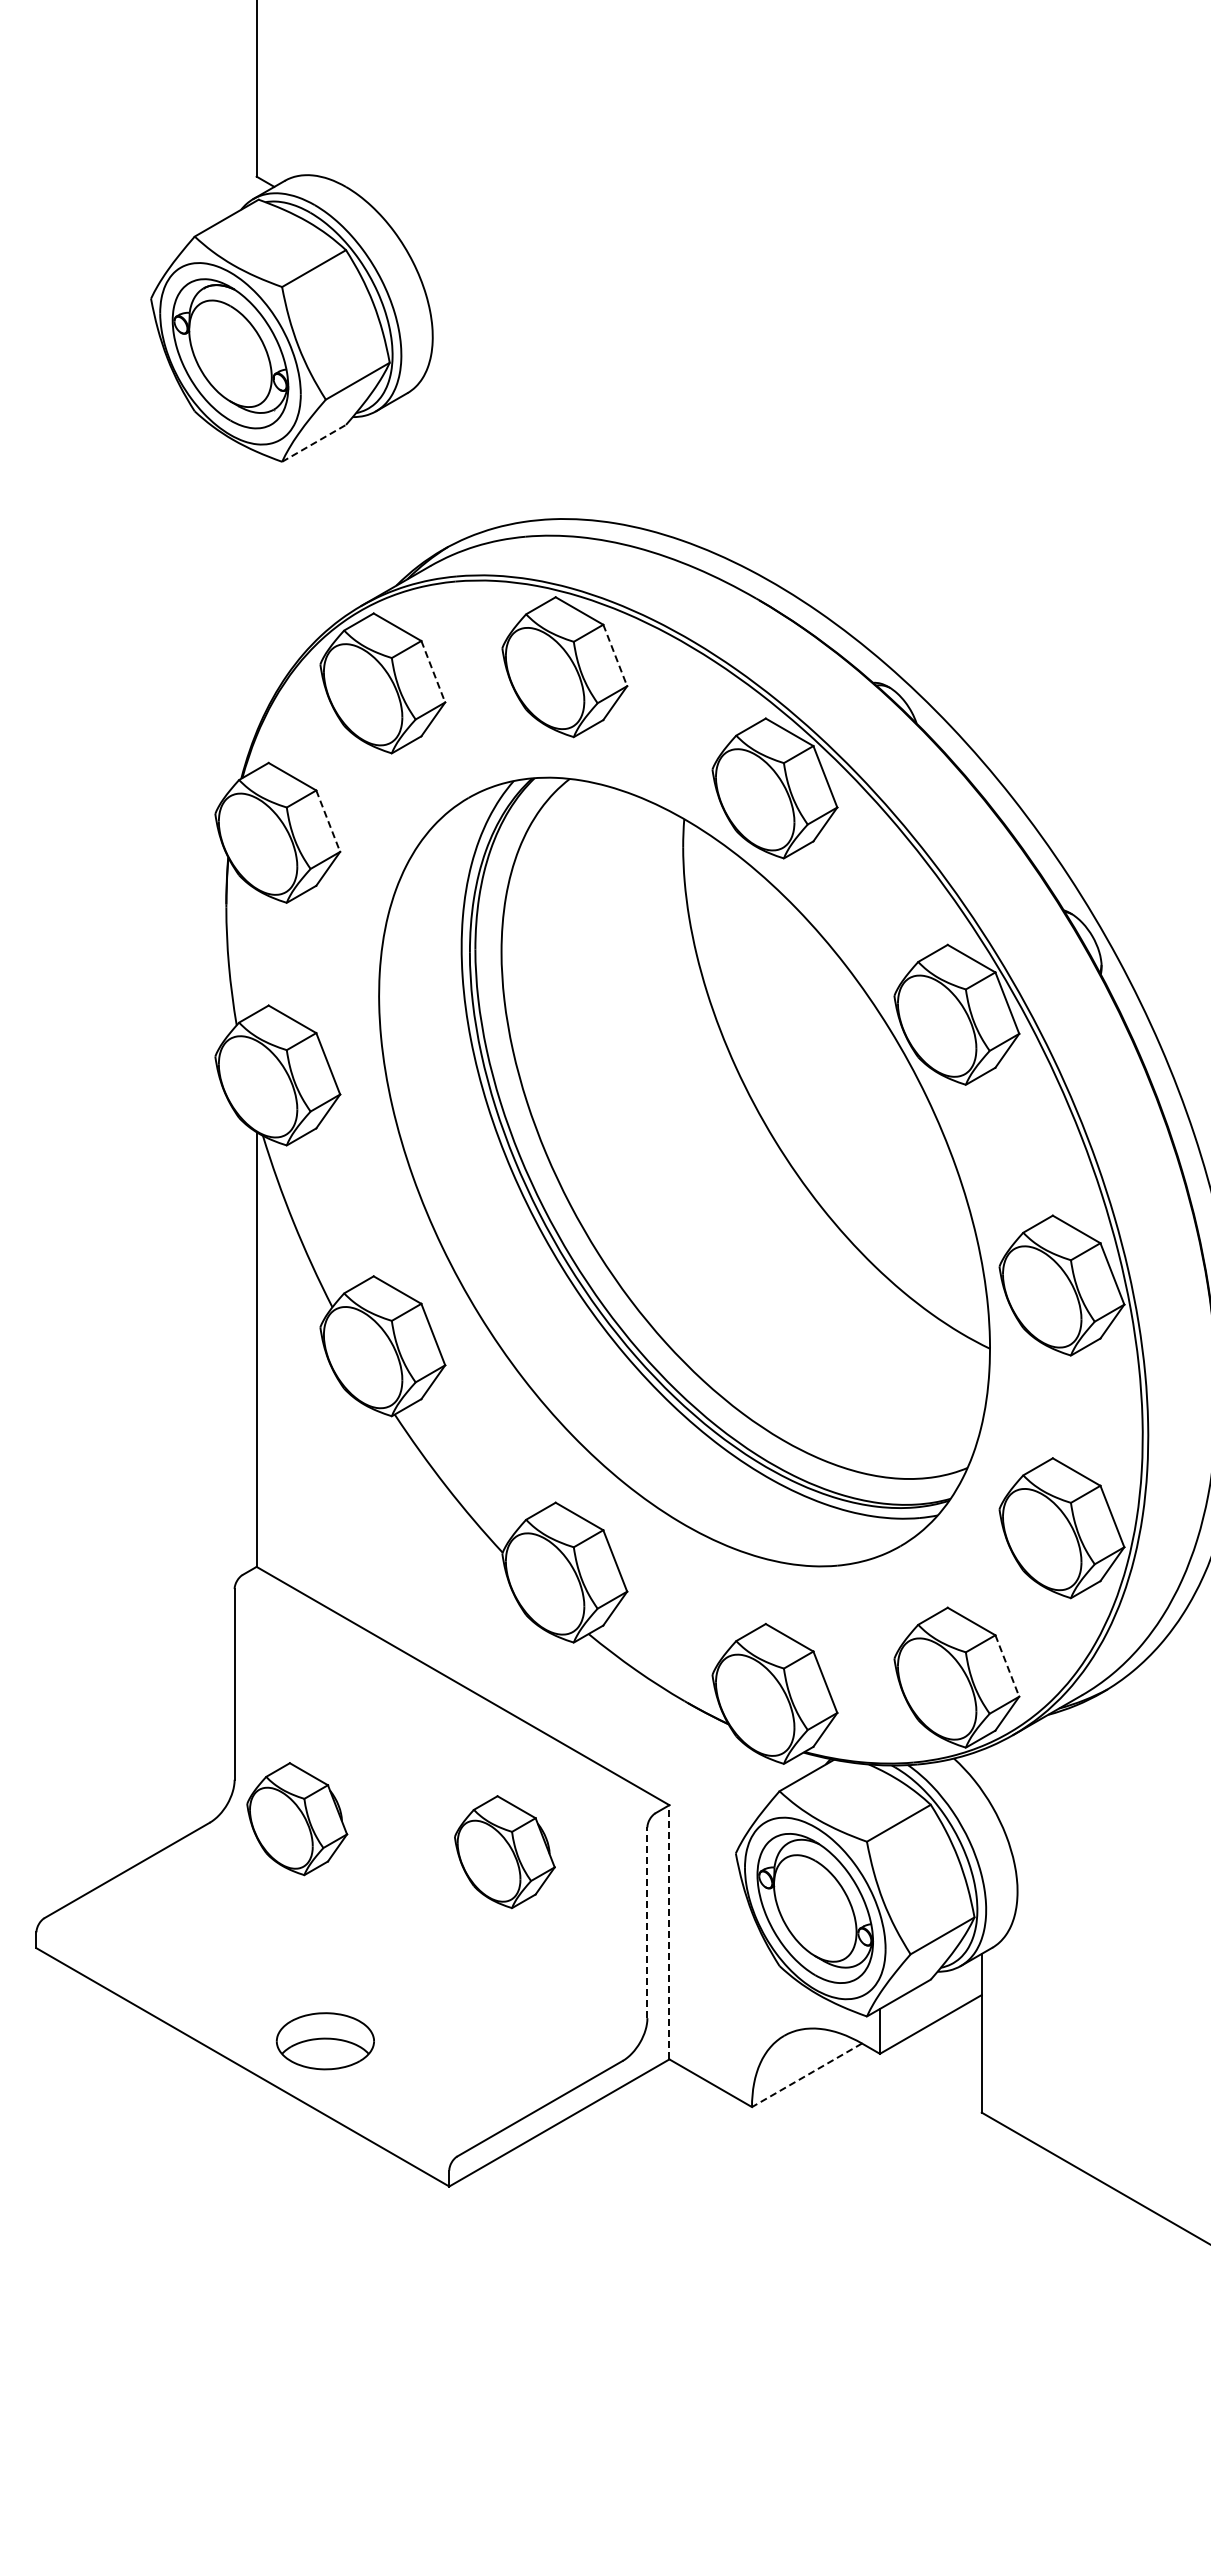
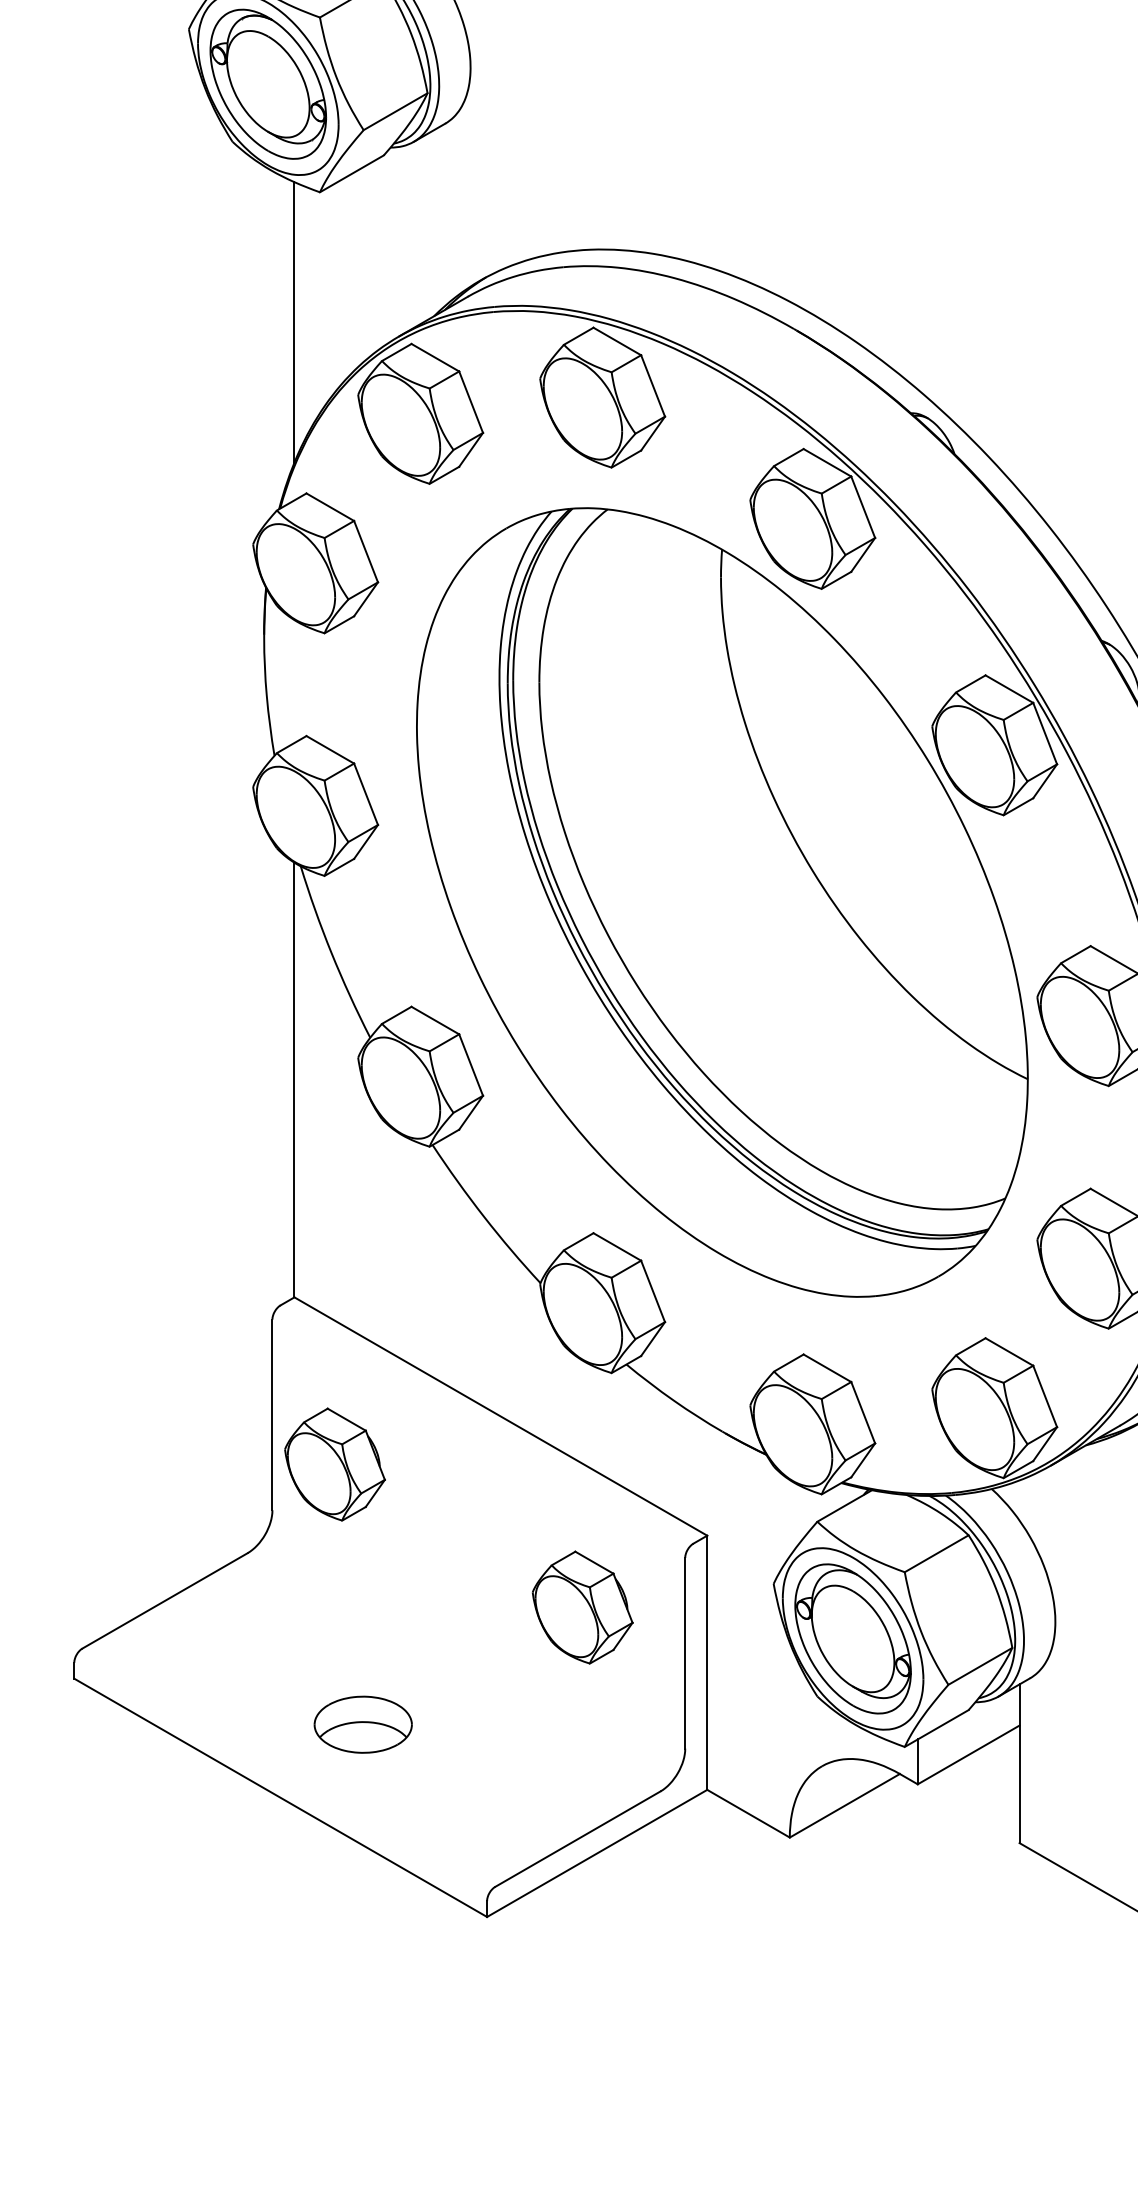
line: (314, 443) -> (352, 173), dashed -> solid
line: (256, 591) -> (294, 321), added
line: (615, 655) -> (653, 385), dashed -> solid
line: (433, 671) -> (471, 401), dashed -> solid
line: (328, 821) -> (366, 551), dashed -> solid
line: (1007, 1665) -> (1045, 1395), dashed -> solid
part: (297, 1819) -> (335, 1464), moved
part: (504, 1852) -> (582, 1607), moved
line: (647, 1922) -> (685, 1652), dashed -> solid
line: (669, 1931) -> (707, 1661), dashed -> solid
part: (324, 2041) -> (362, 1724), moved
line: (807, 2075) -> (845, 1805), dashed -> solid

